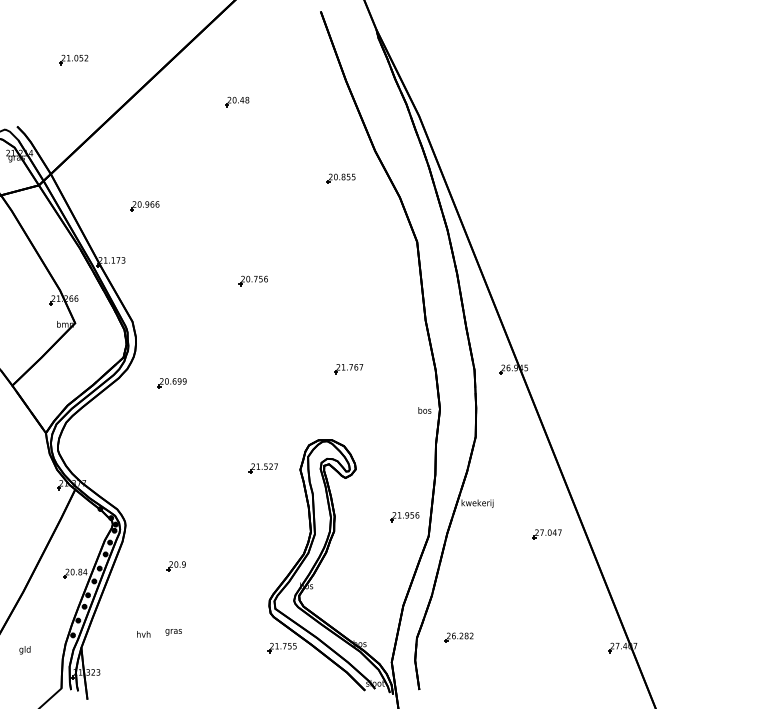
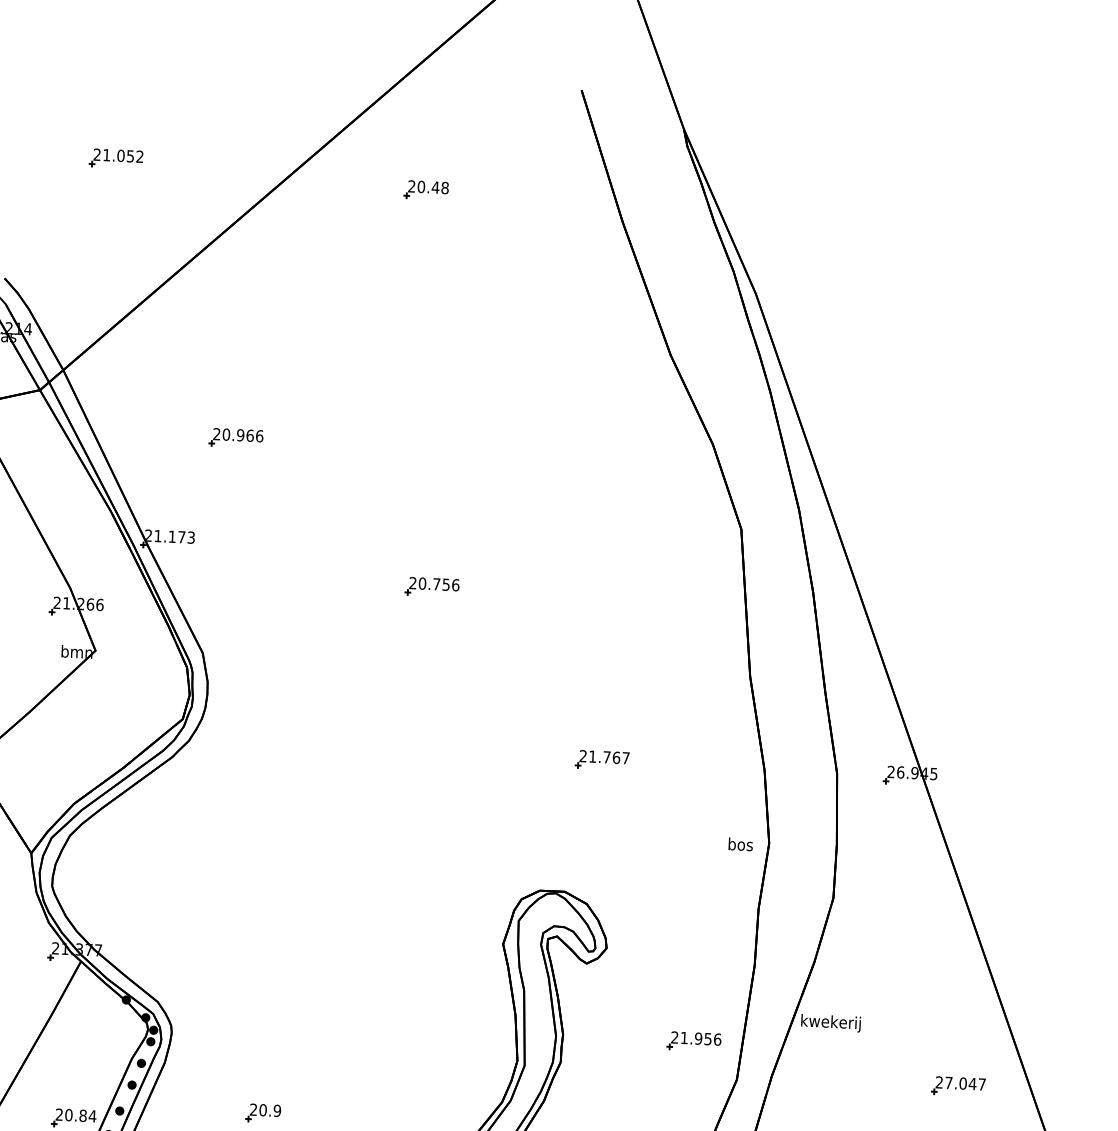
part: (237, 101) -> (426, 189), moved
part: (340, 178) -> (603, 403), removed
part: (171, 383) -> (270, 771), removed
part: (262, 468) -> (432, 938), removed

